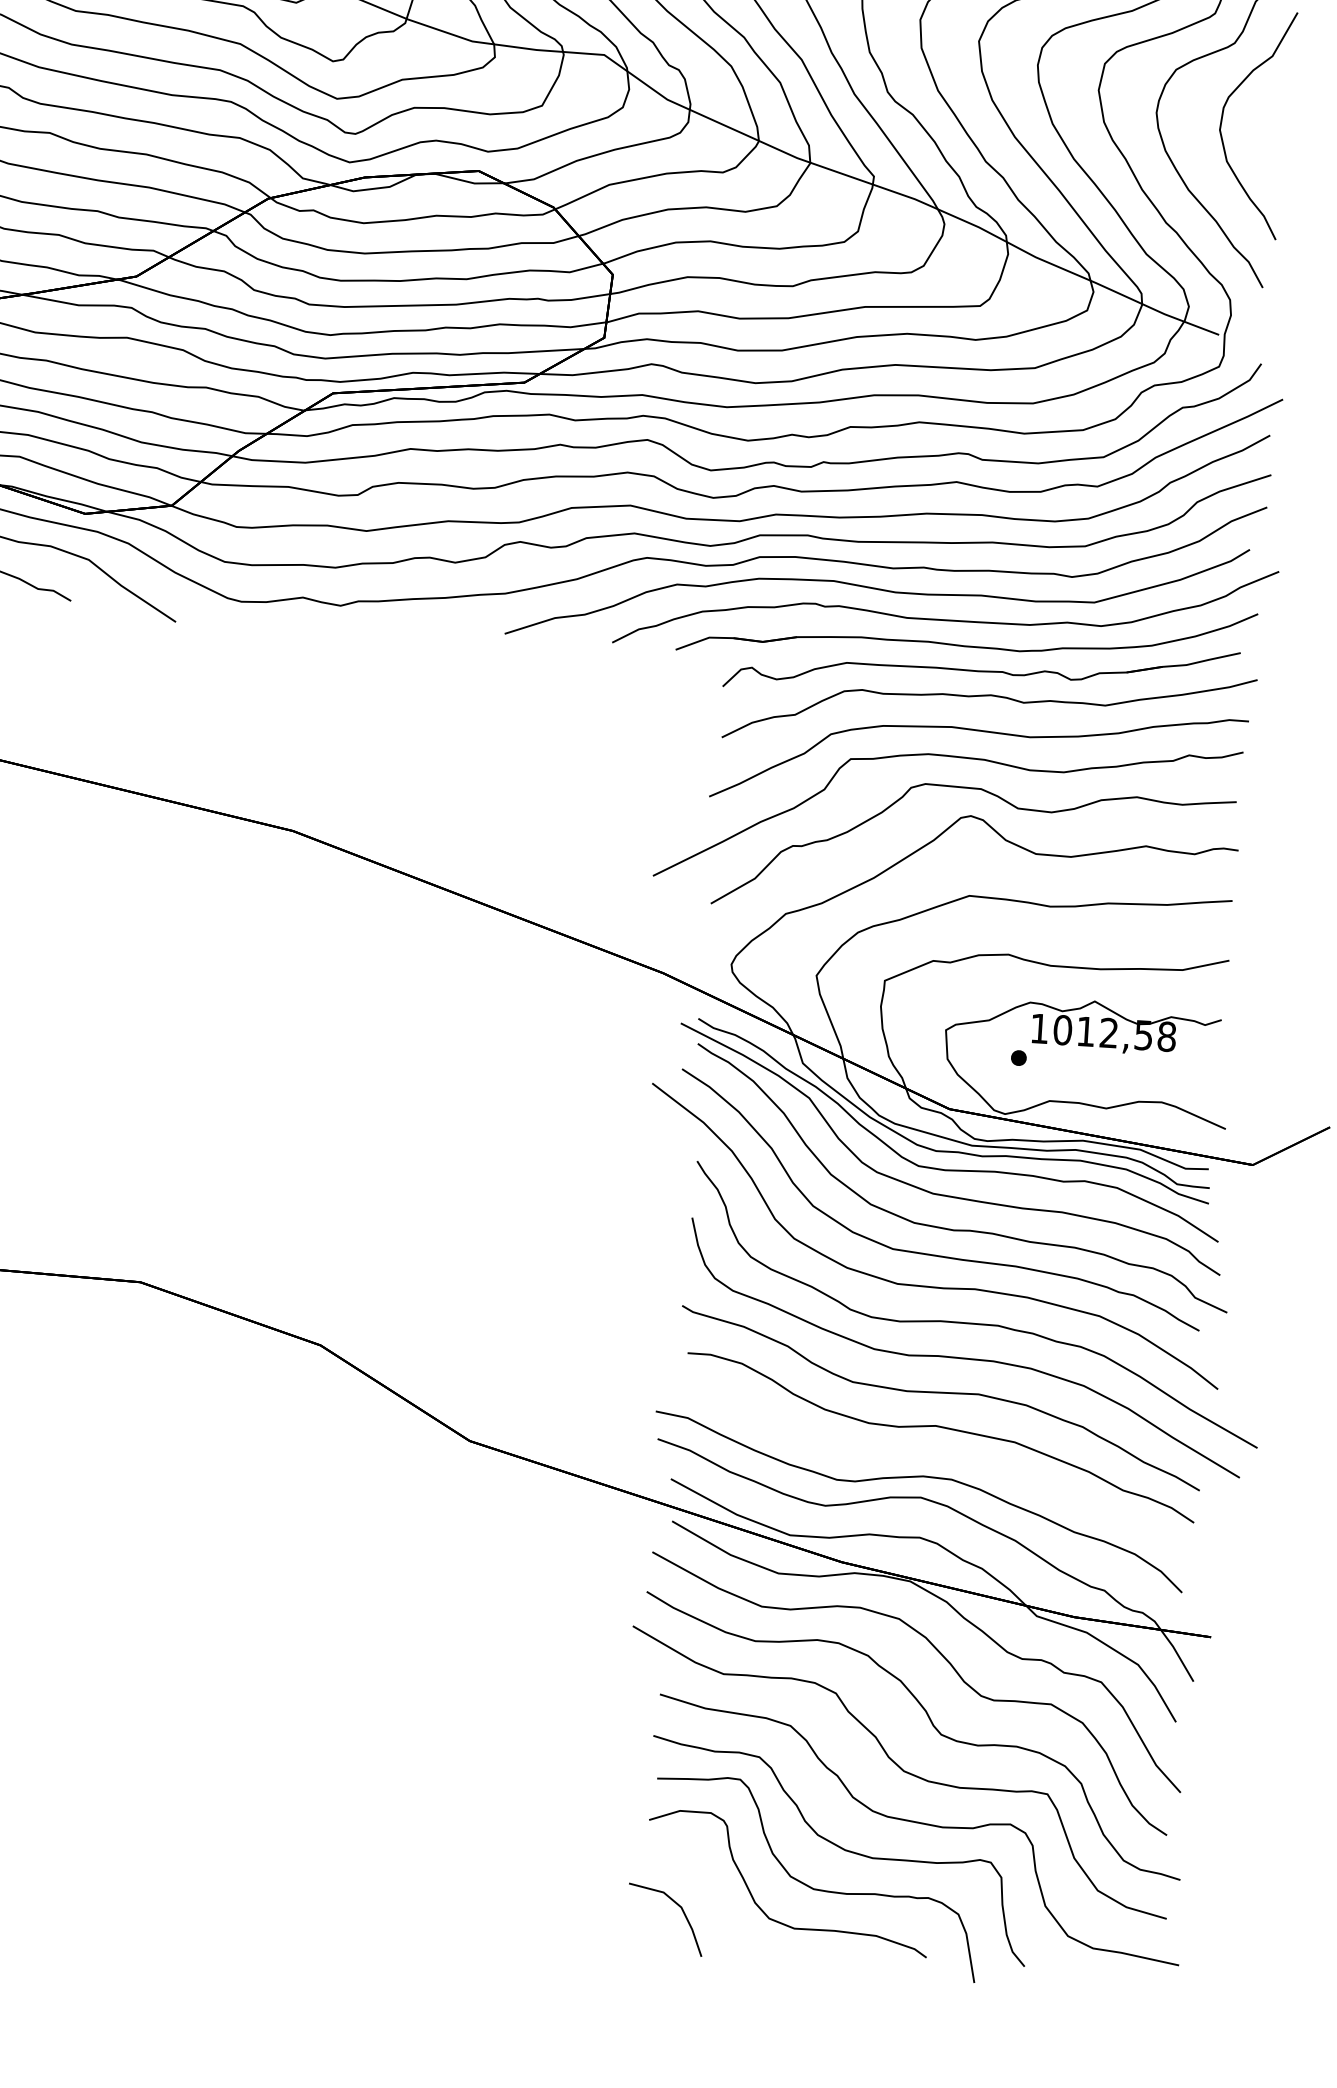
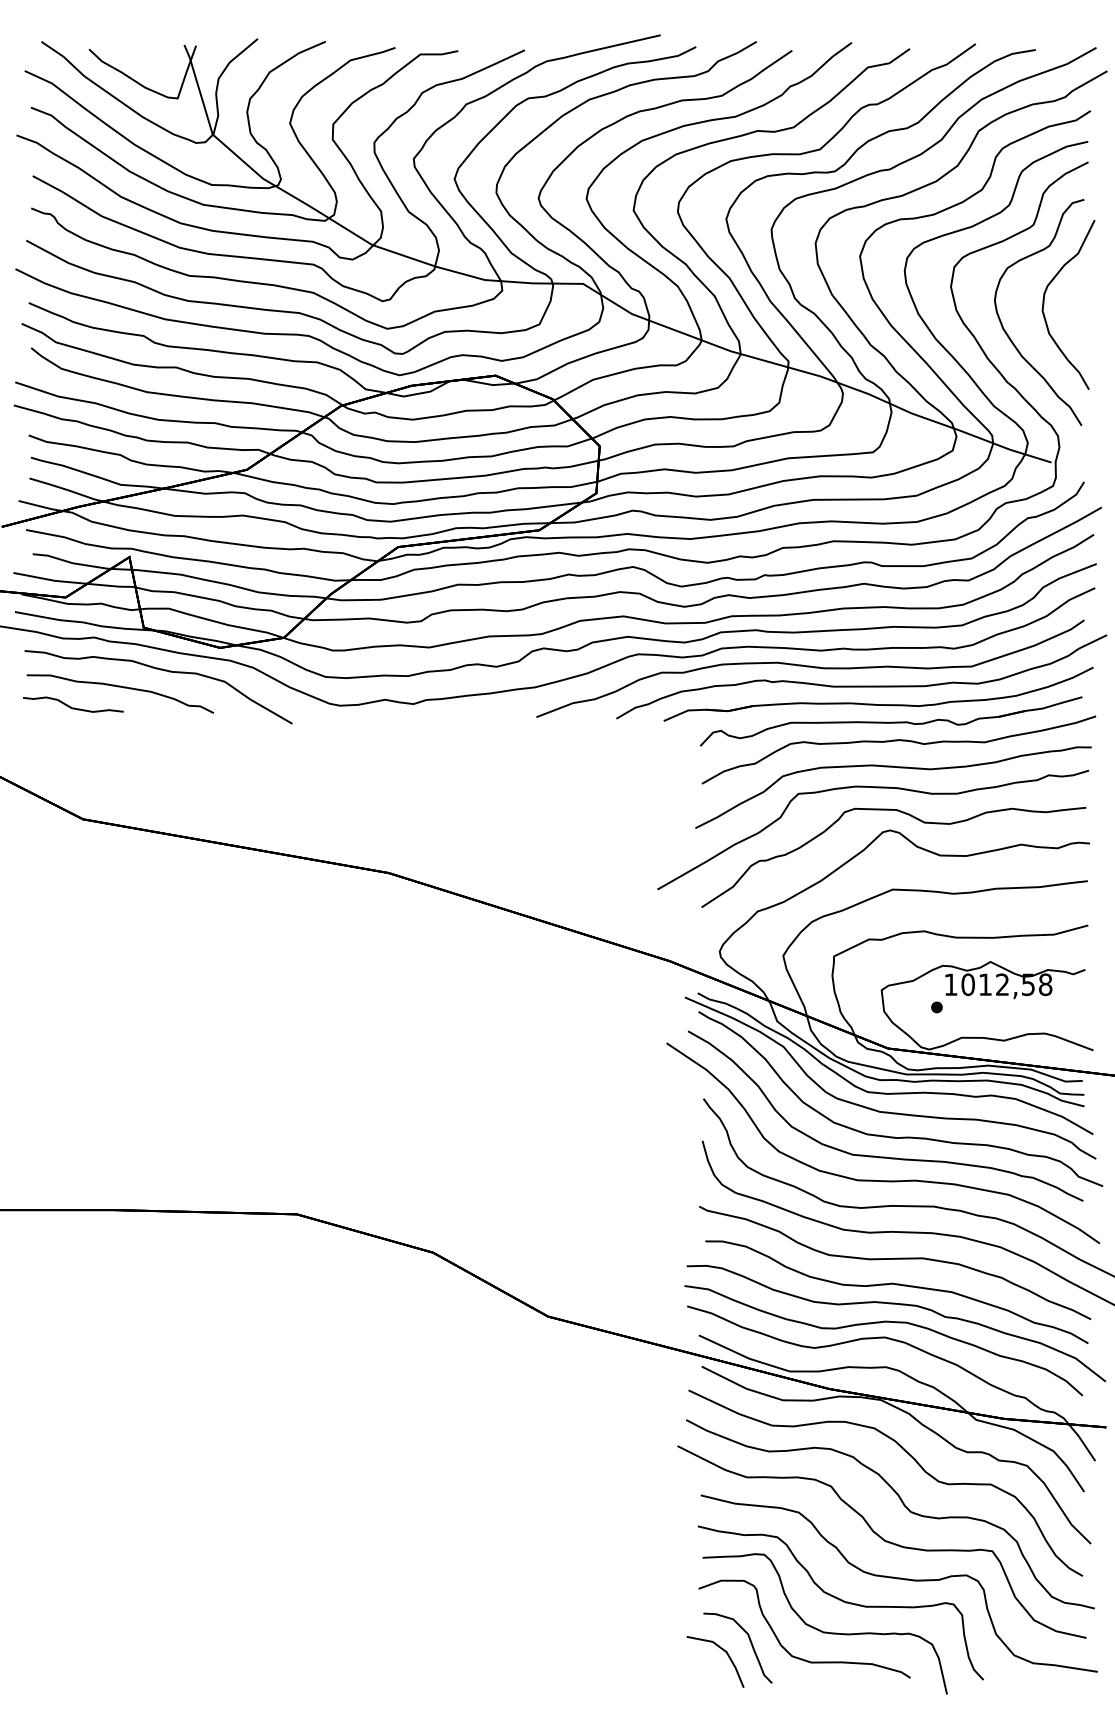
part: (944, 1455) -> (900, 1305), added
curve: (713, 1895) -> (749, 1641), added

